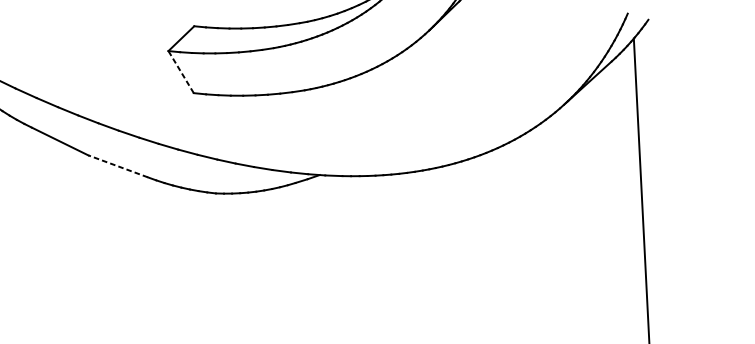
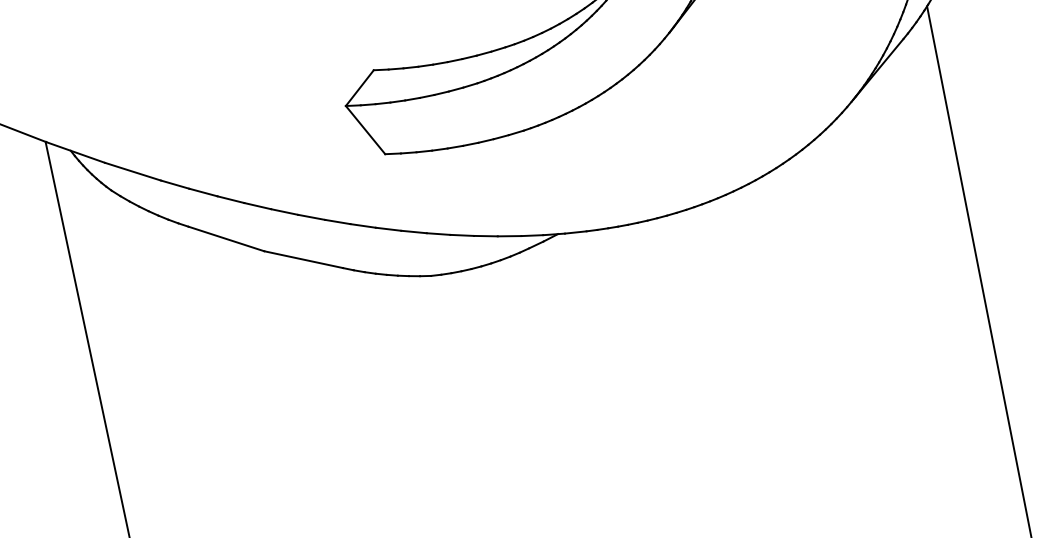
line: (181, 71) -> (365, 129), dashed -> solid
line: (118, 166) -> (303, 259), dashed -> solid

